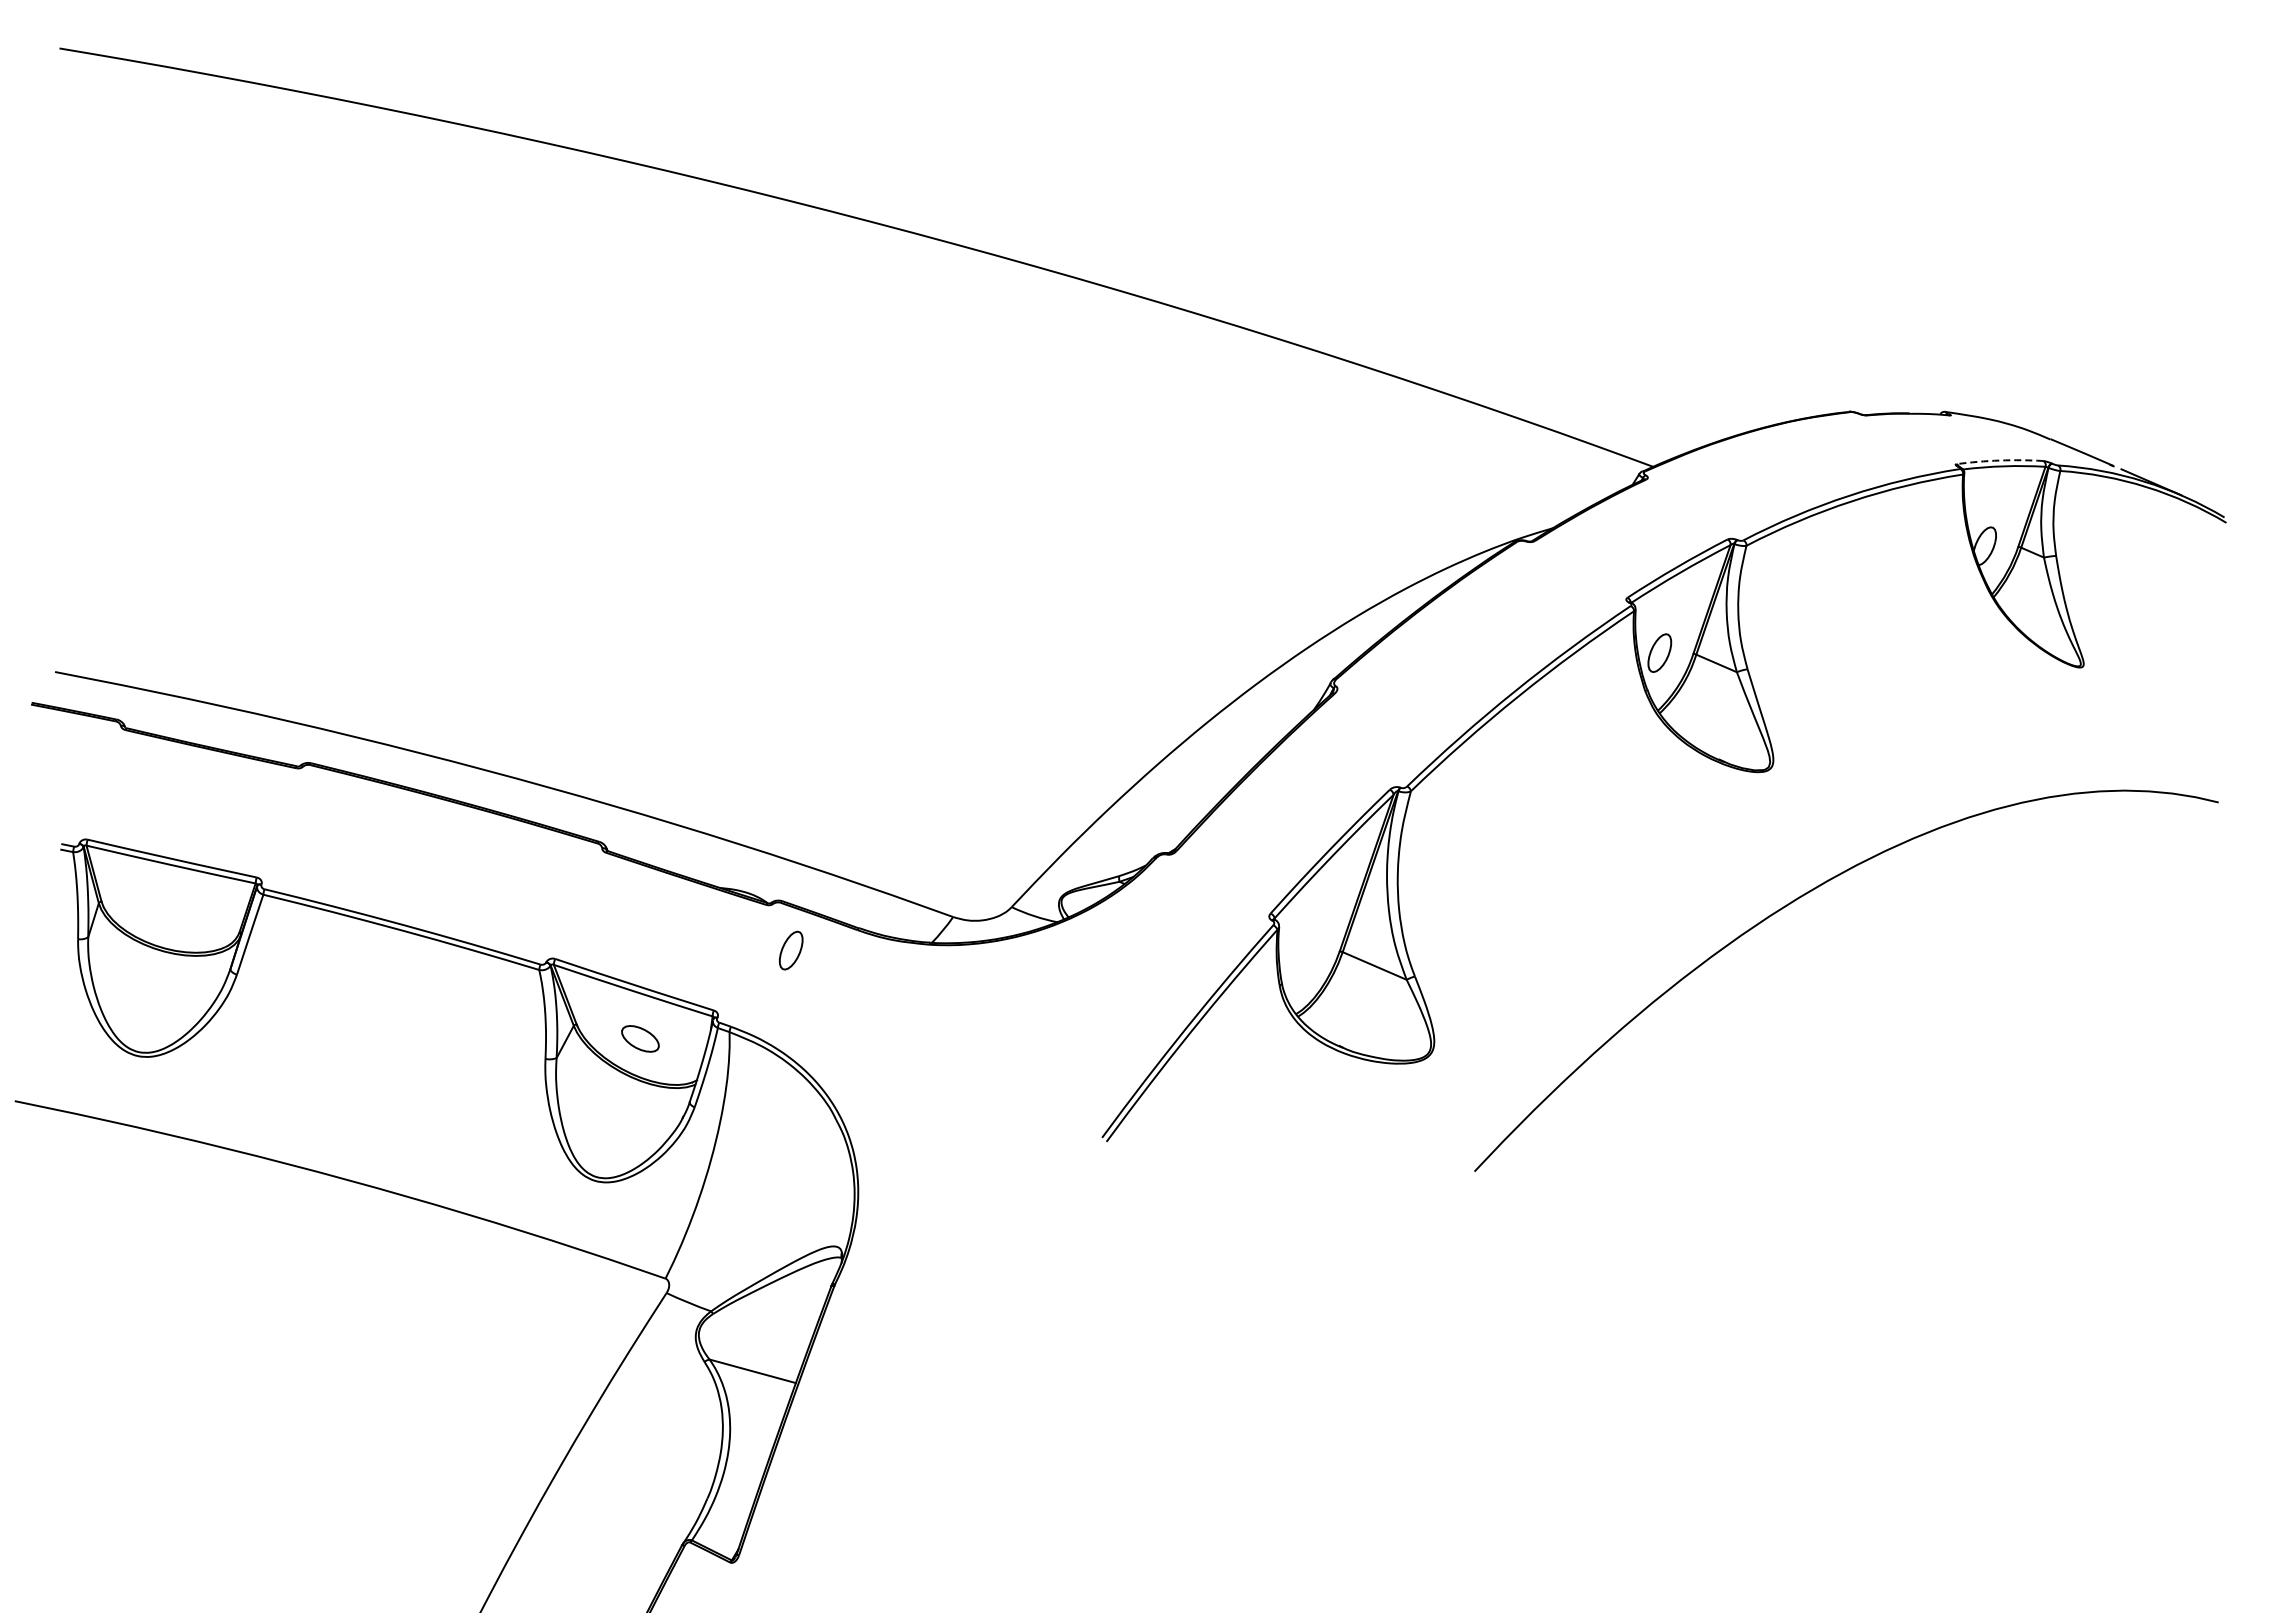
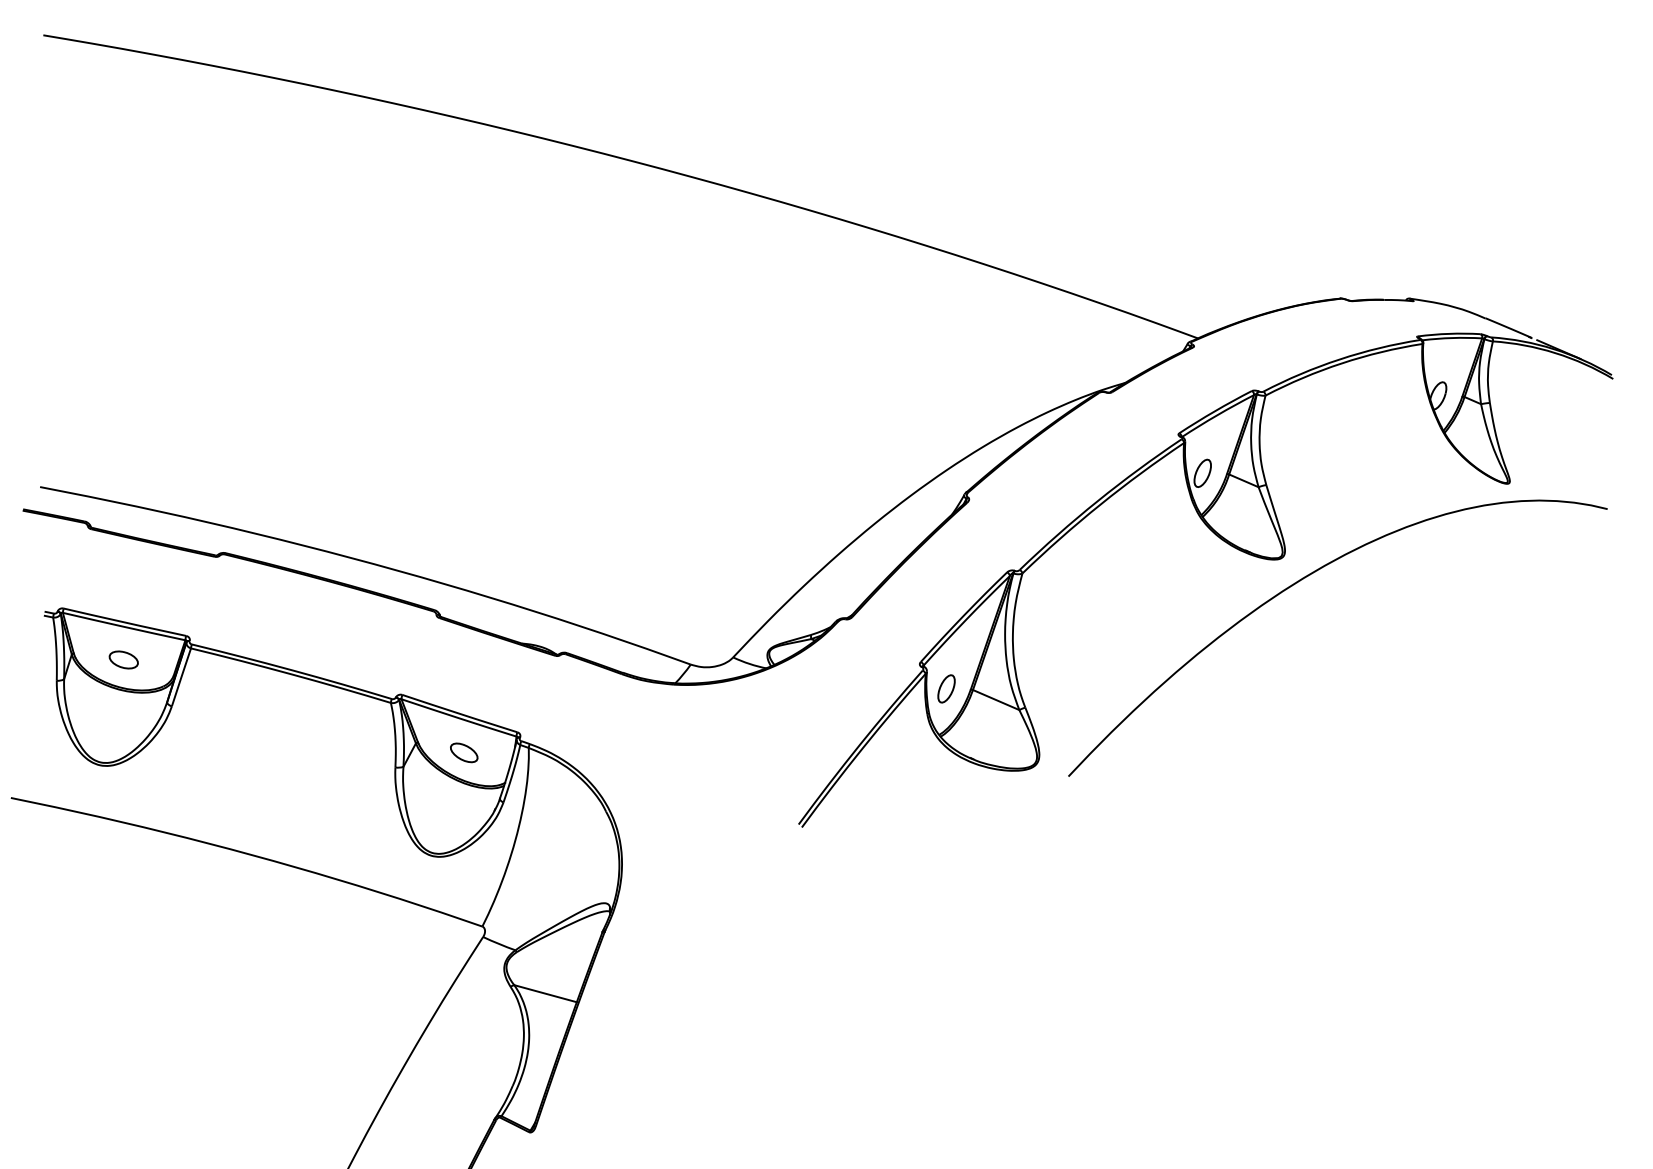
arc: (1999, 460) -> (1448, 333), dashed -> solid
curve: (1795, 901) -> (1301, 580), moved
part: (170, 910) -> (123, 659), added
part: (791, 950) -> (946, 688), moved

